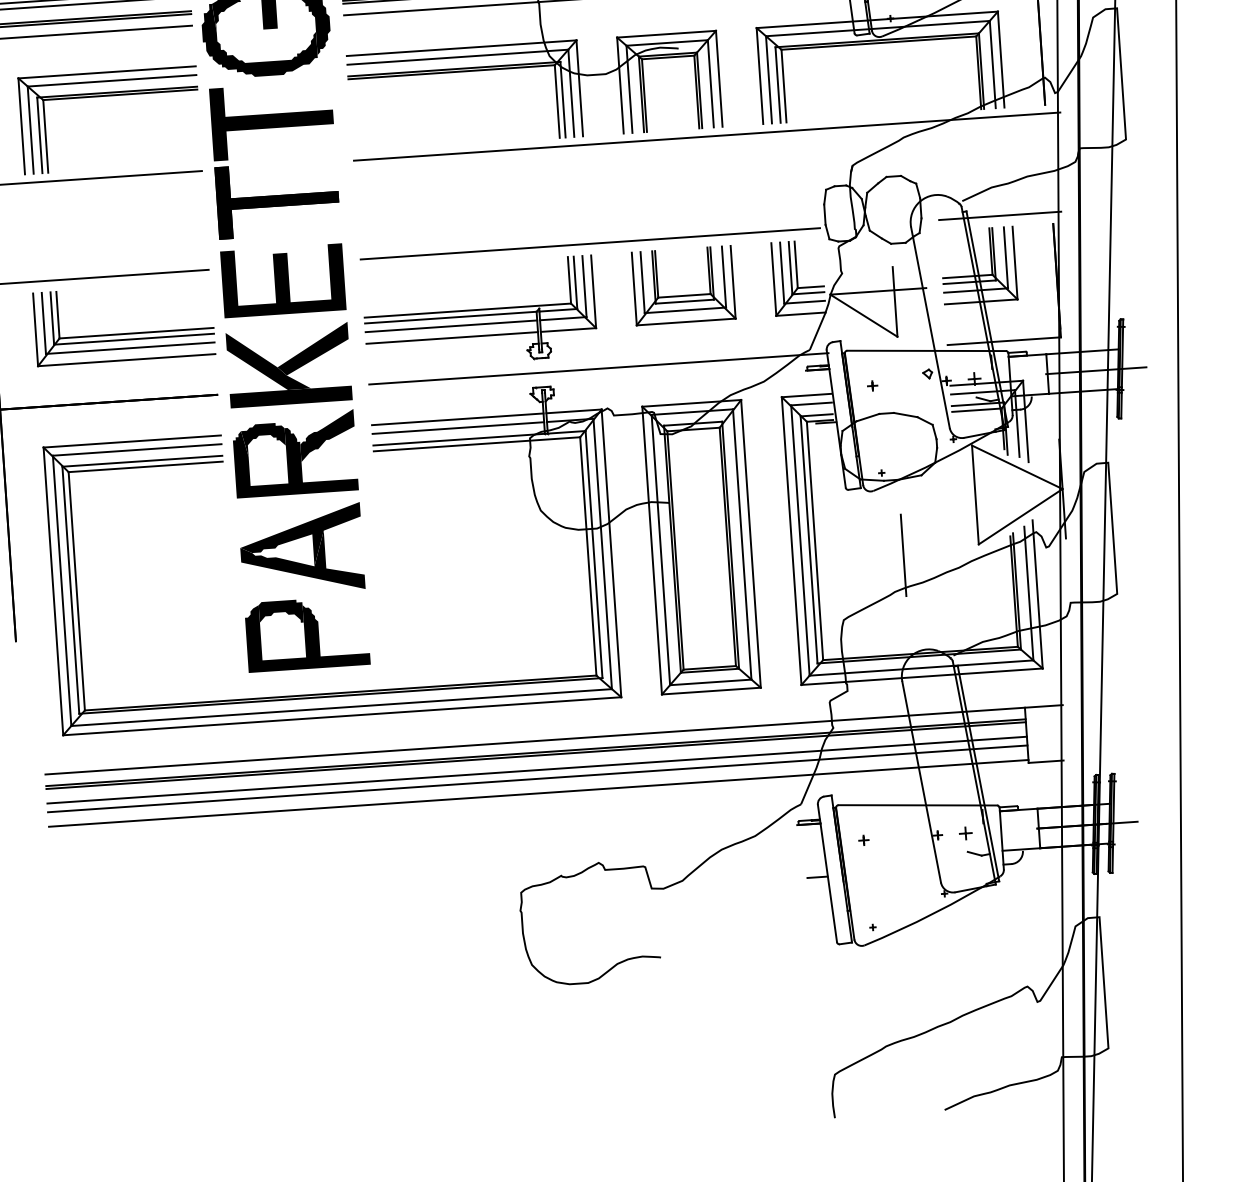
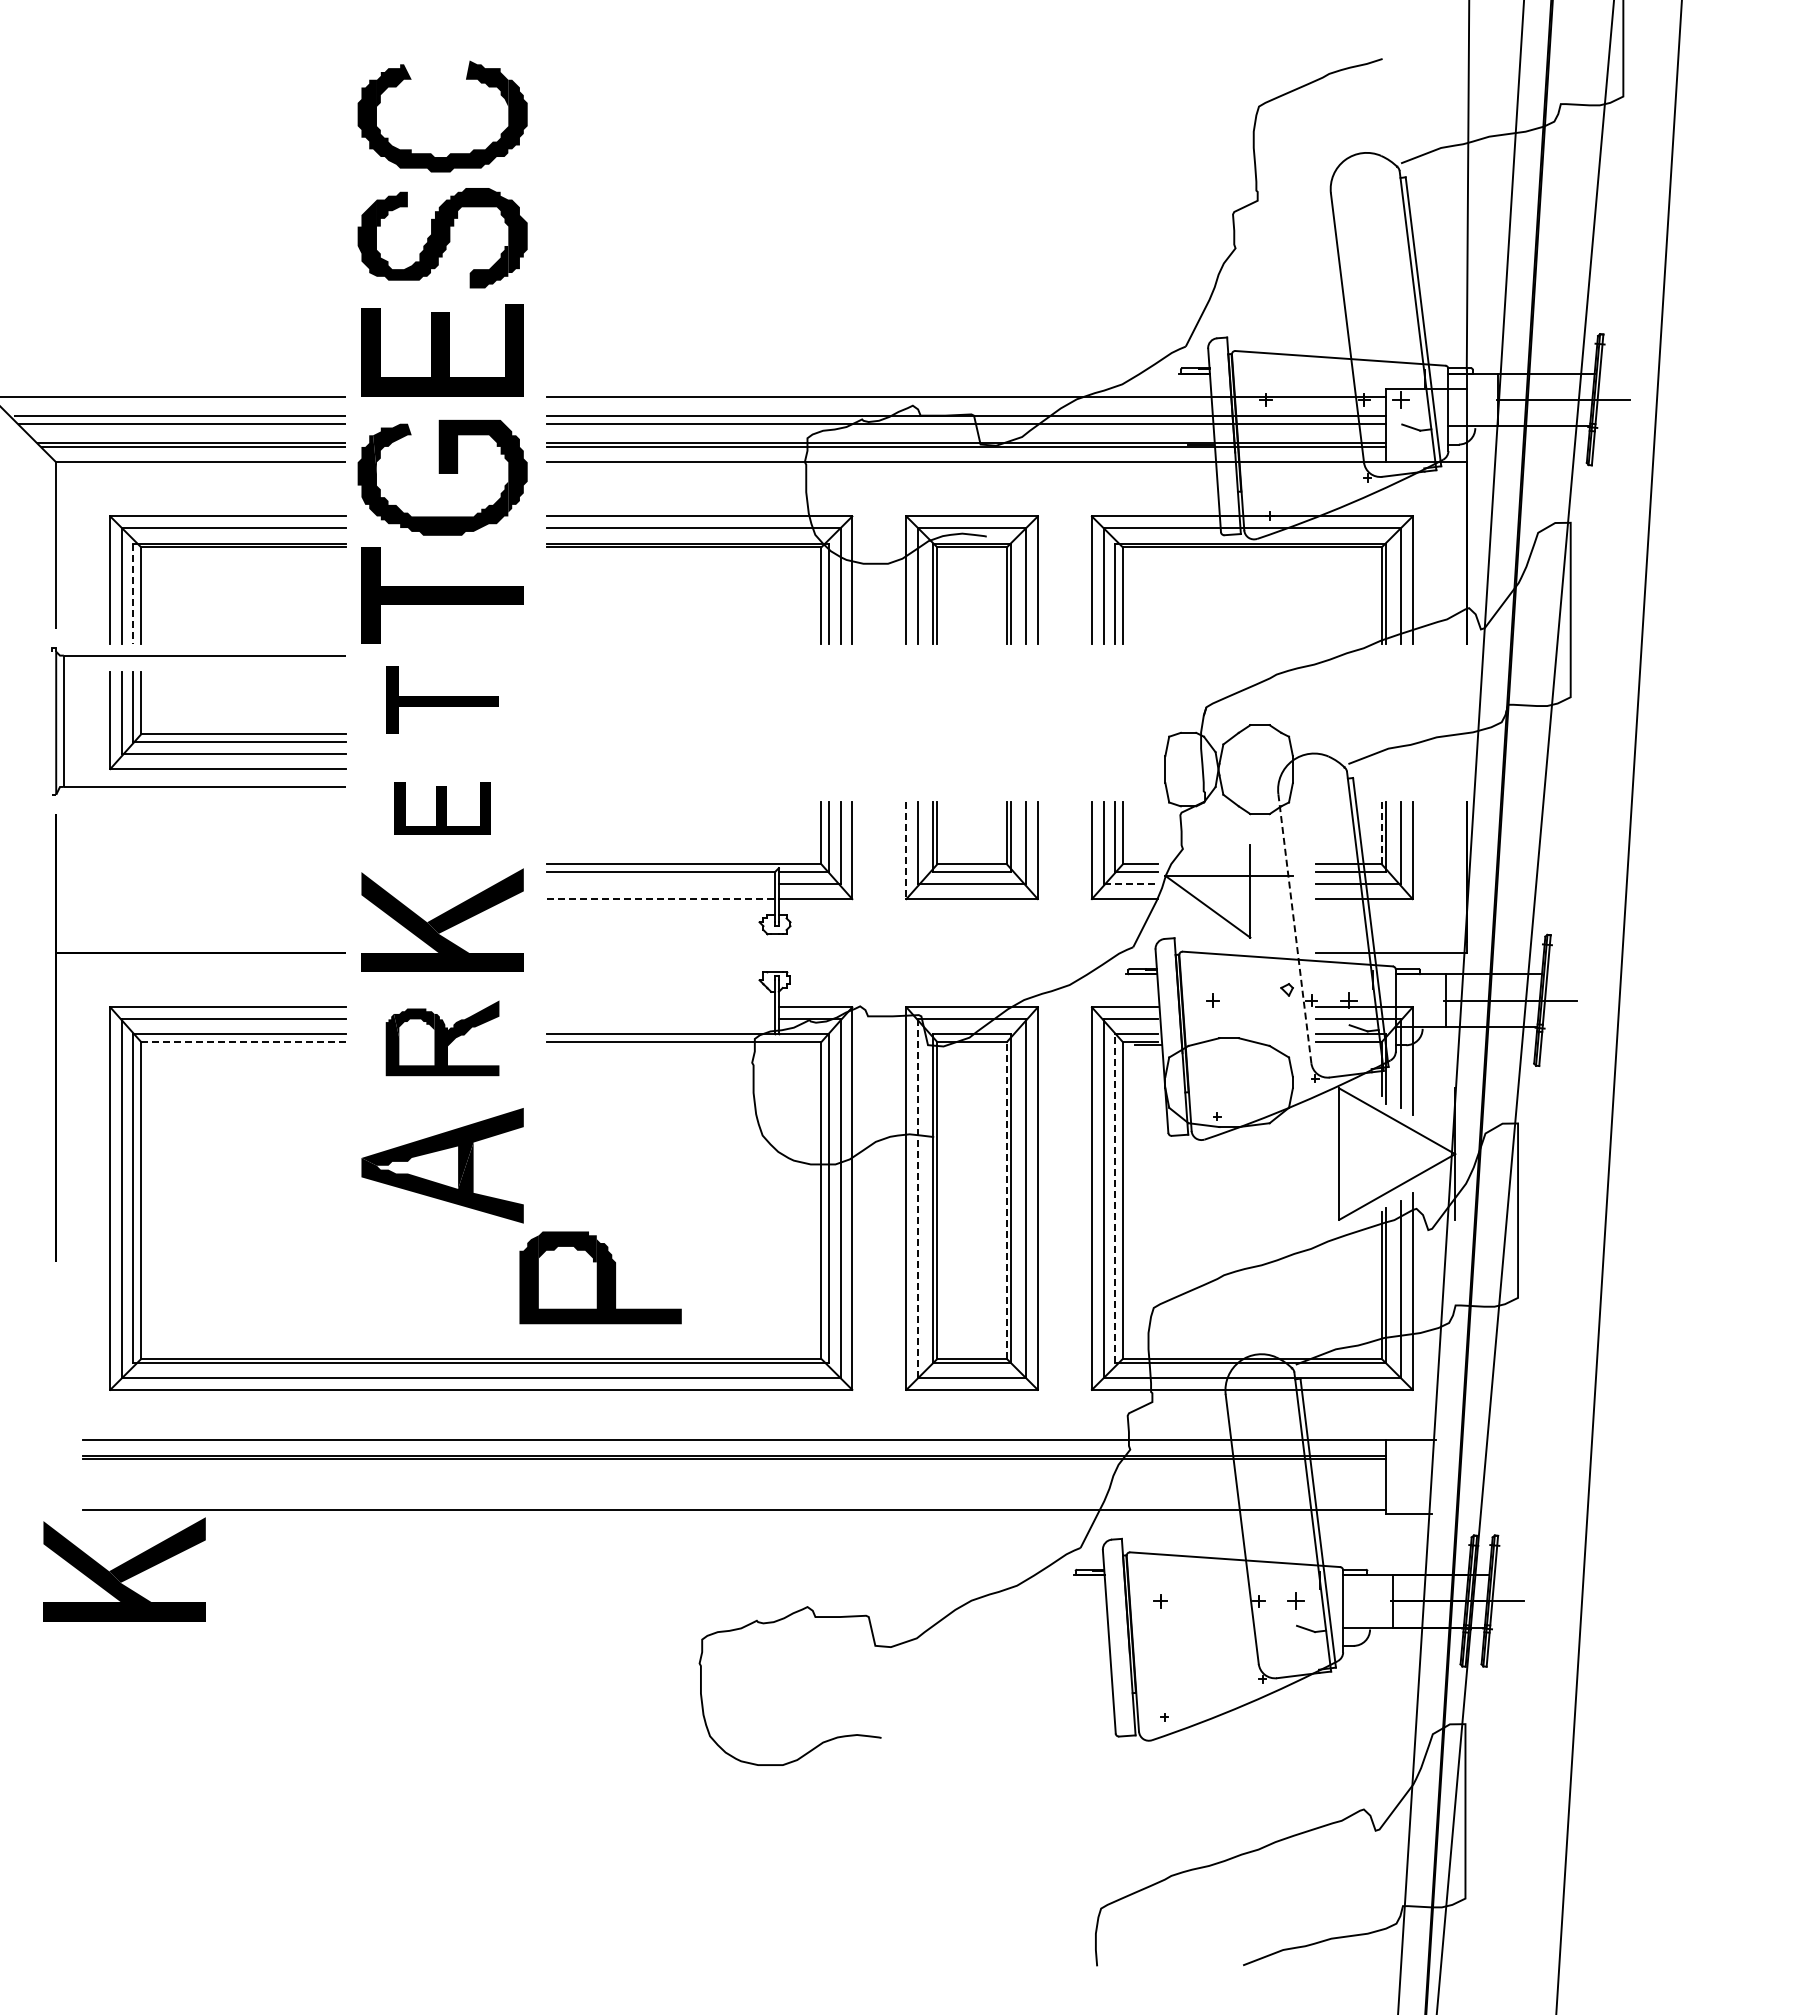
line: (39, 135) -> (133, 594), solid -> dashed
line: (707, 136) -> (1016, 655), removed
part: (277, 199) -> (442, 699), size x0.7
line: (1000, 215) -> (1397, 786), removed
line: (589, 243) -> (851, 786), removed
line: (990, 251) -> (1381, 833), solid -> dashed
part: (283, 281) -> (442, 808), size x0.6
line: (634, 289) -> (906, 851), solid -> dashed
line: (805, 302) -> (1131, 883), solid -> dashed
line: (451, 326) -> (660, 883), removed
line: (930, 327) -> (1294, 928), solid -> dashed
part: (124, 333) -> (227, 733), moved
line: (452, 338) -> (661, 899), solid -> dashed
line: (598, 369) -> (851, 953), removed
line: (457, 419) -> (660, 1007), removed
line: (457, 427) -> (660, 1018), removed
part: (295, 453) -> (442, 1038), size x0.7
line: (146, 467) -> (244, 1042), solid -> dashed
line: (809, 539) -> (1115, 1198), solid -> dashed
line: (727, 546) -> (1006, 1200), solid -> dashed
line: (661, 549) -> (918, 1198), solid -> dashed
line: (903, 555) -> (1238, 1227), removed
part: (307, 633) -> (600, 1277), moved
line: (537, 769) -> (734, 1478), removed
line: (537, 778) -> (734, 1490), removed
part: (83, 868) -> (124, 1568), added
line: (817, 877) -> (1095, 1645), removed

